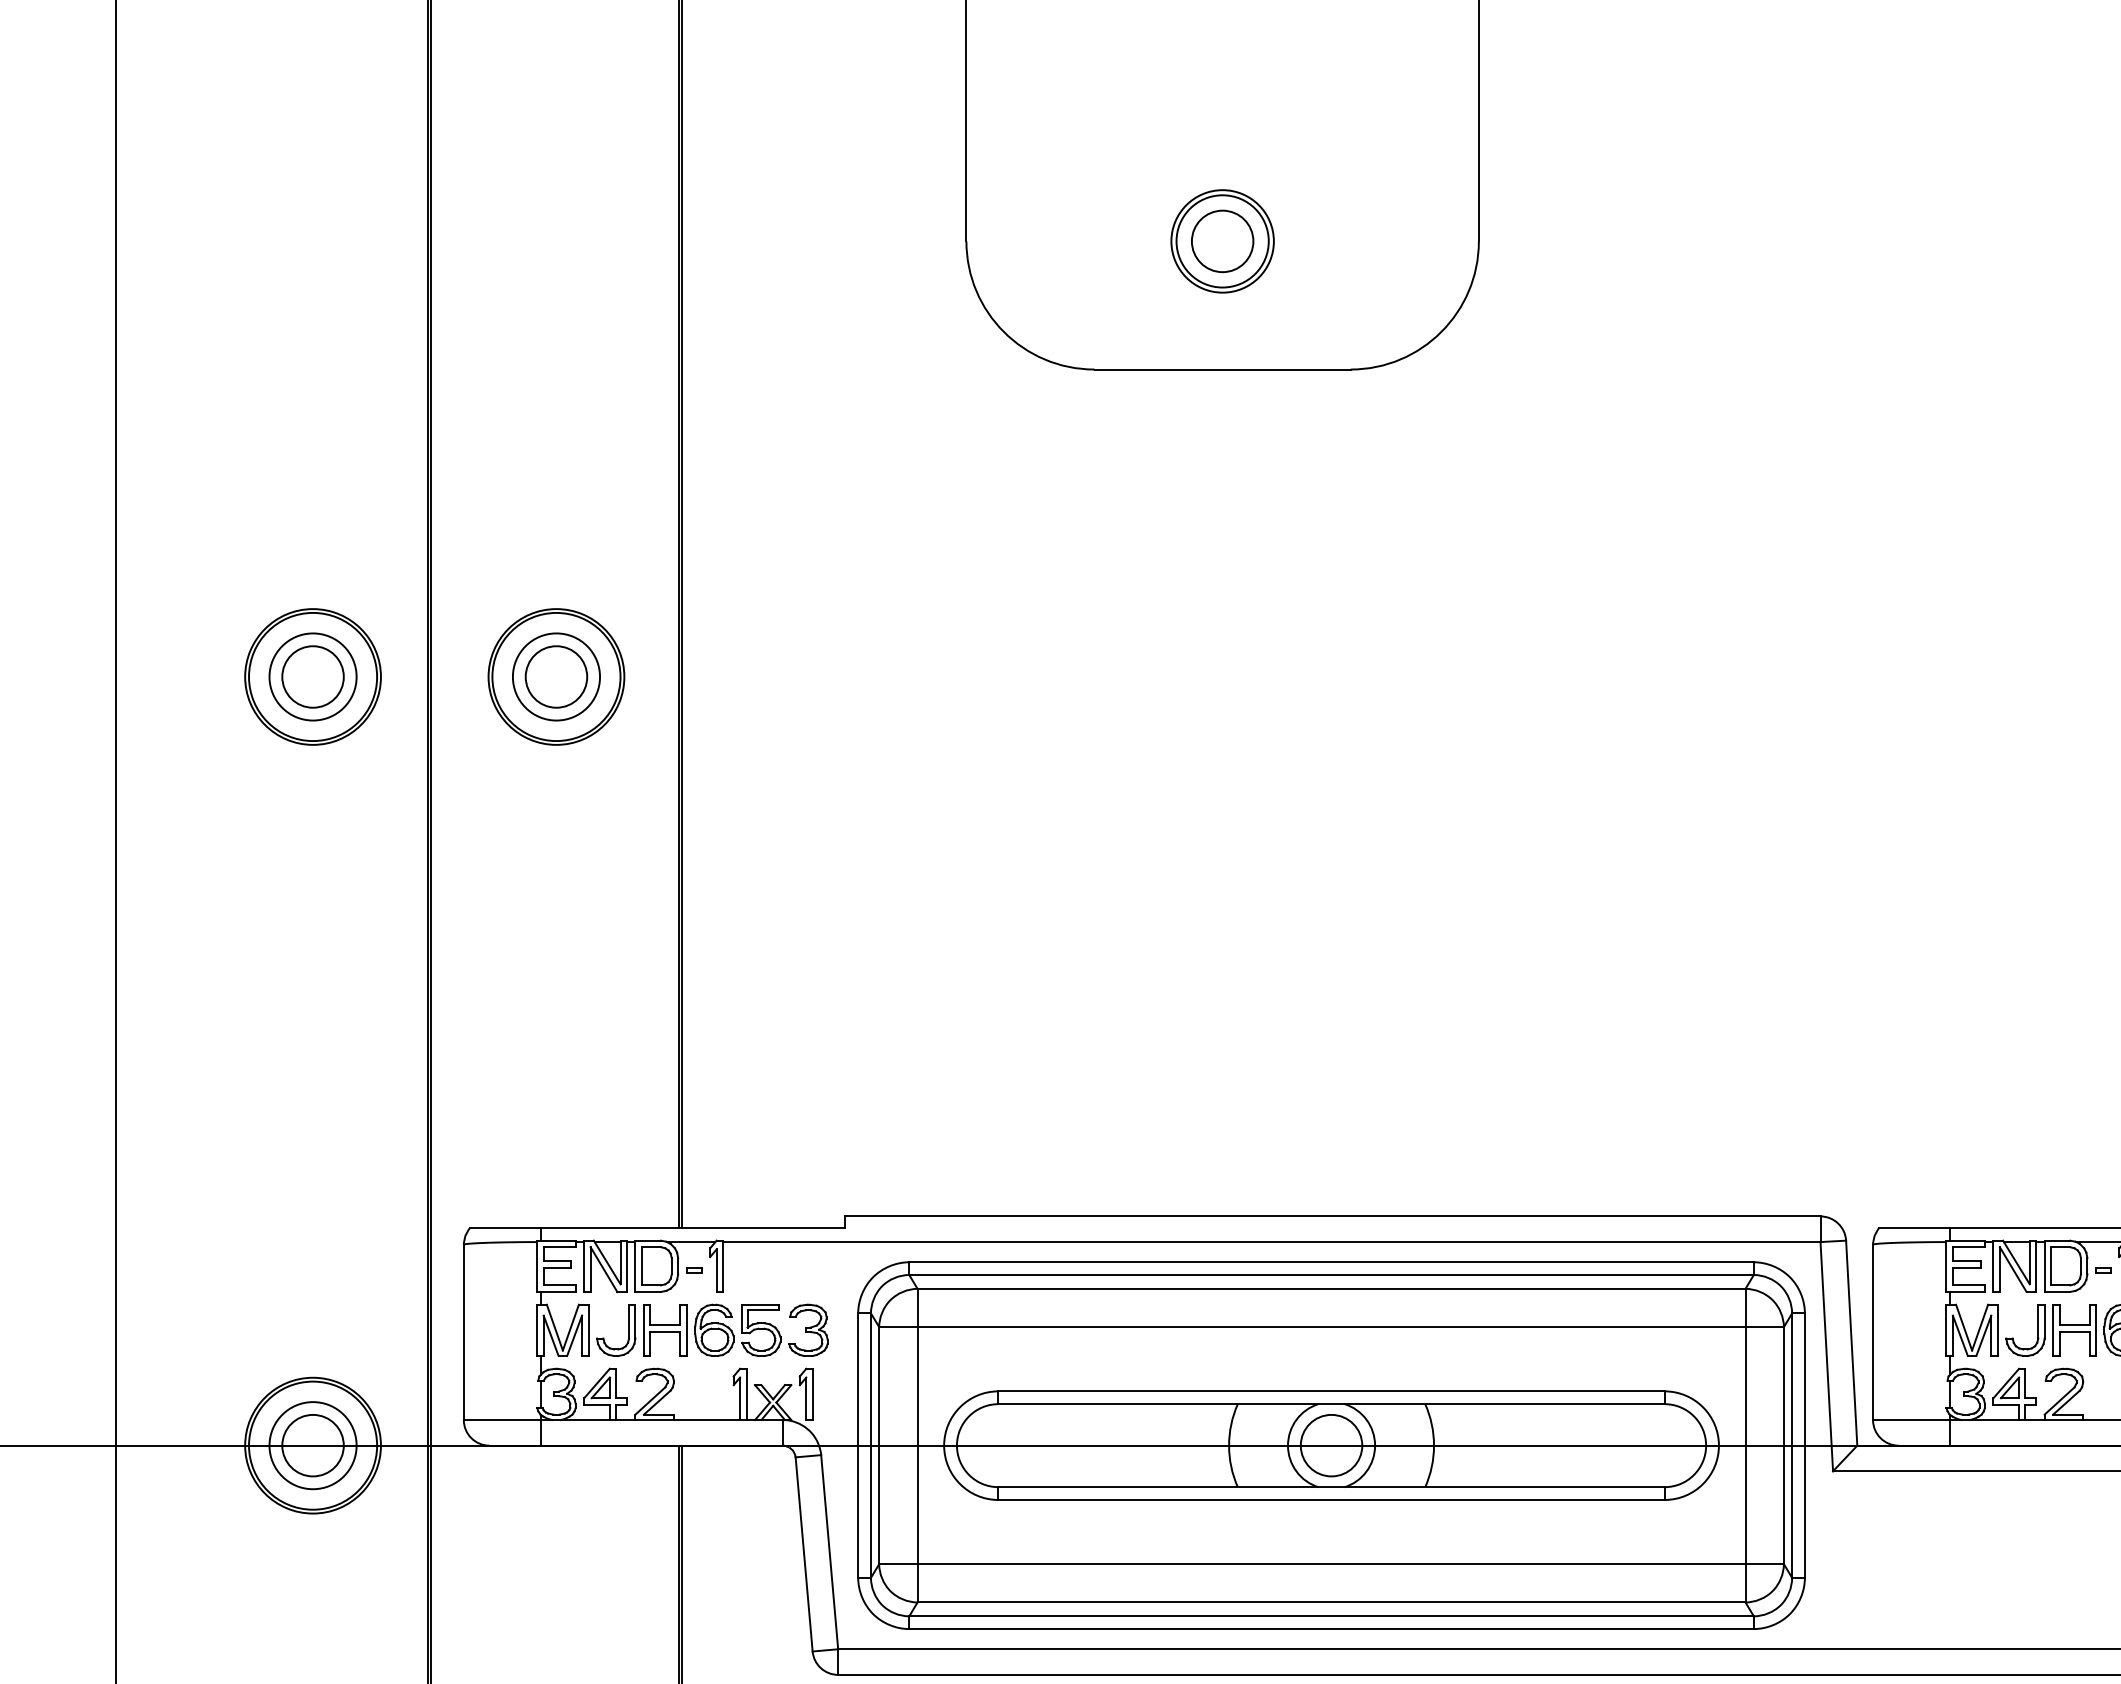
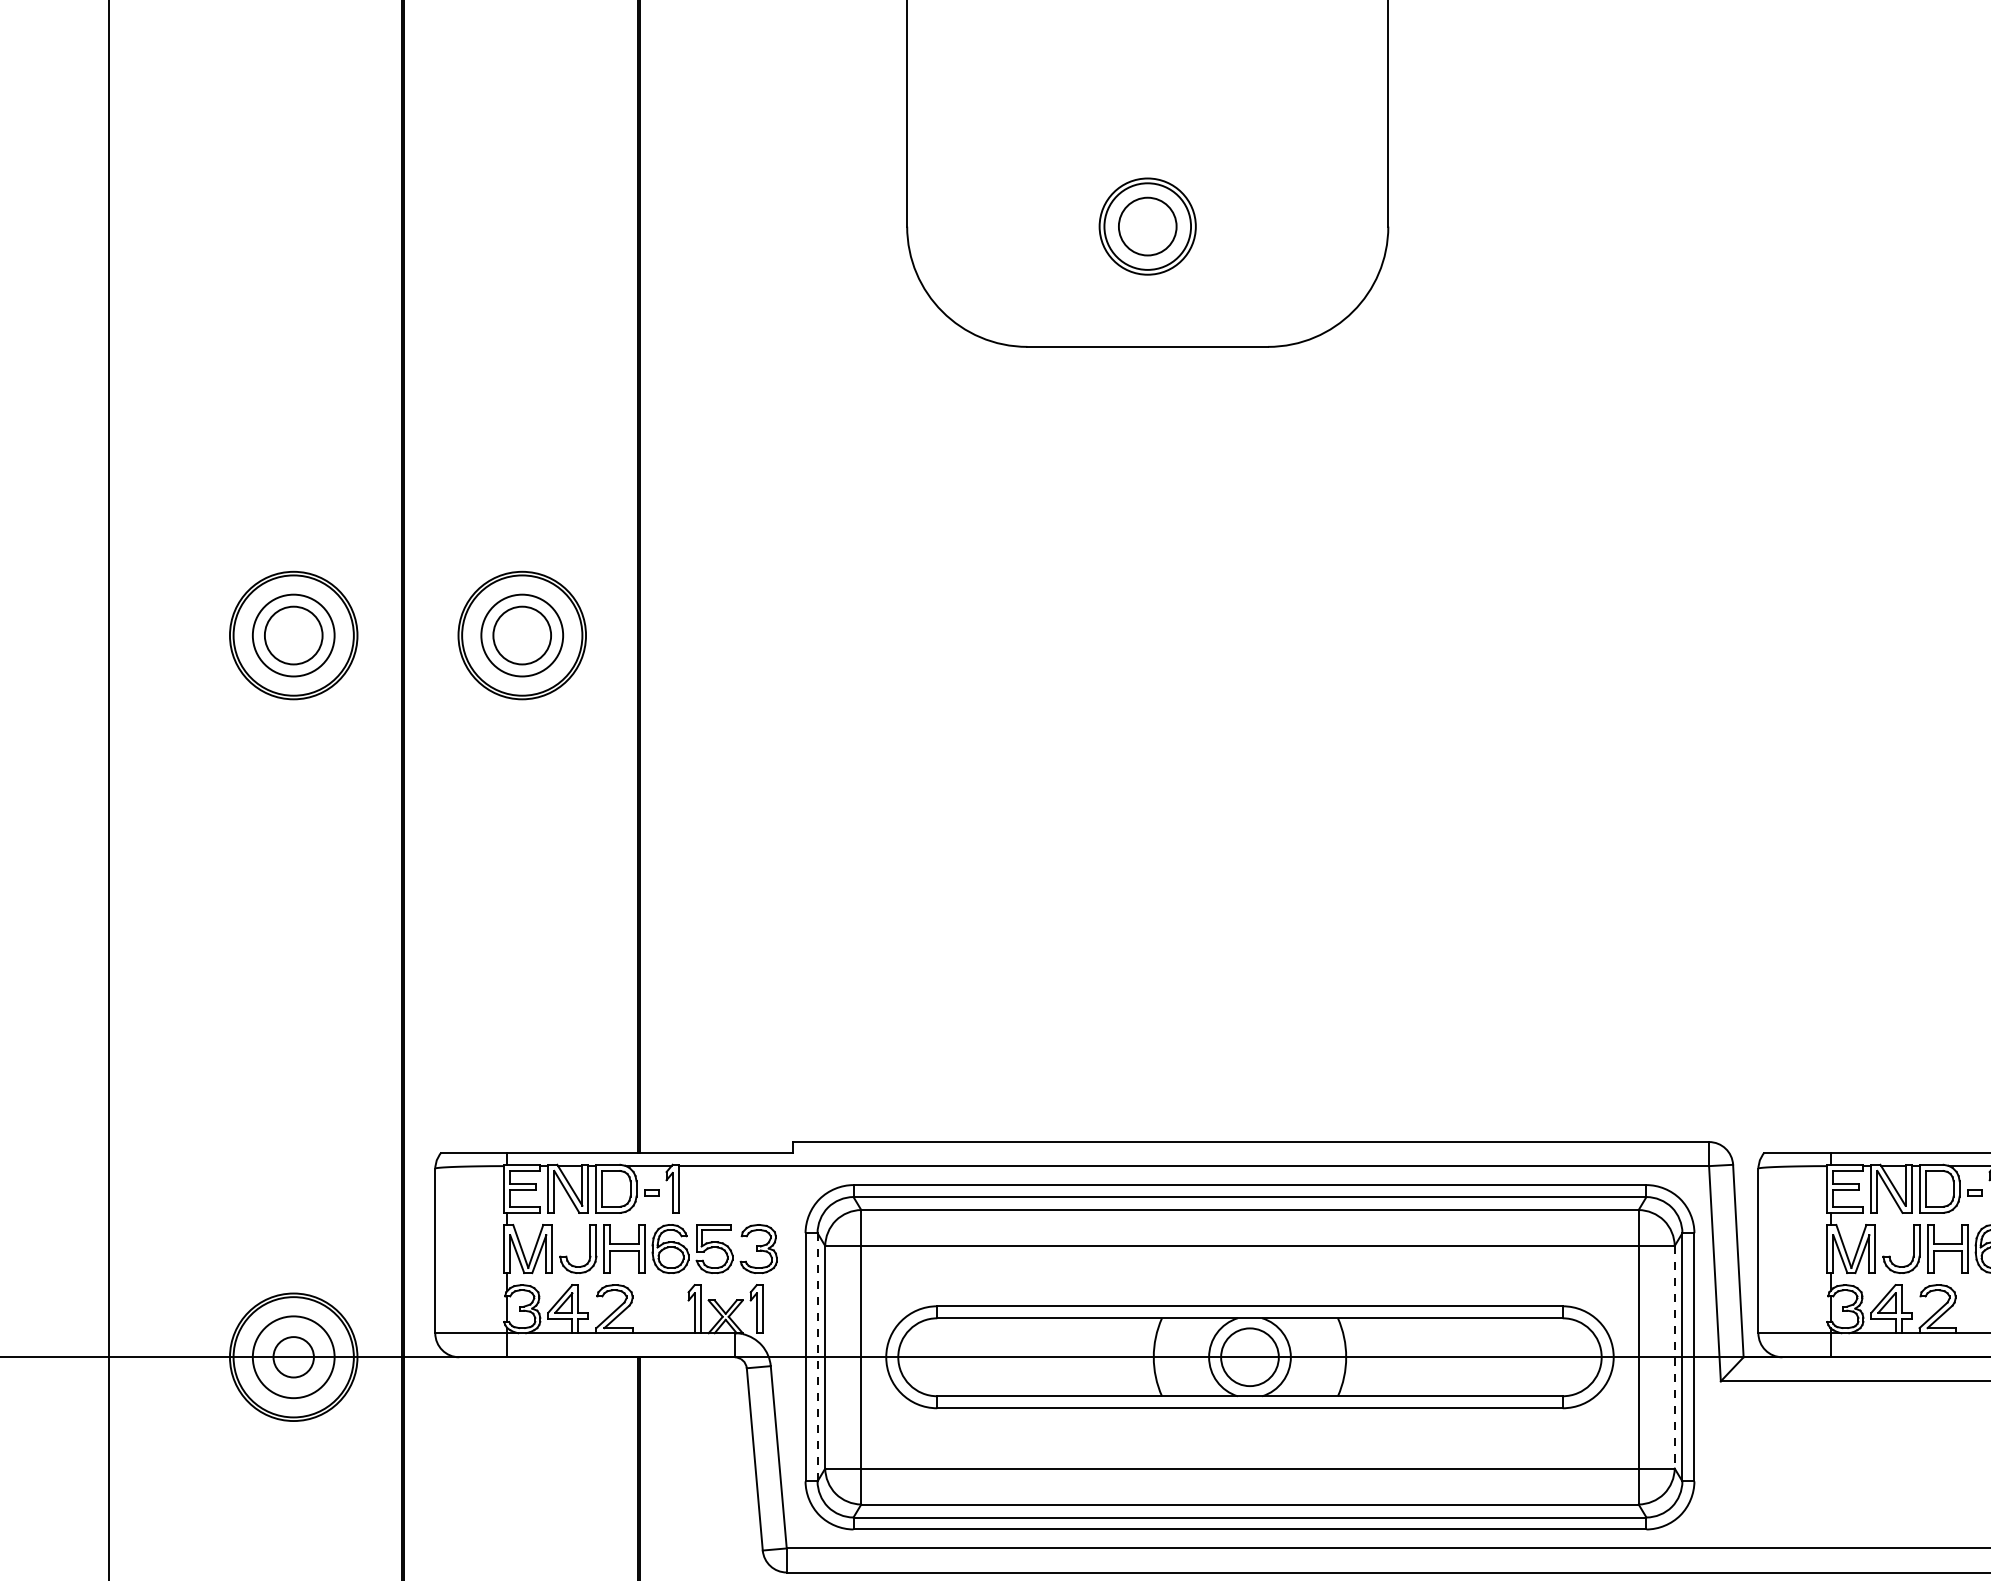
circle: (312, 1445) -> (293, 1357), size x0.7
line: (870, 1445) -> (817, 1357), solid -> dashed
line: (1783, 1445) -> (1674, 1357), solid -> dashed

